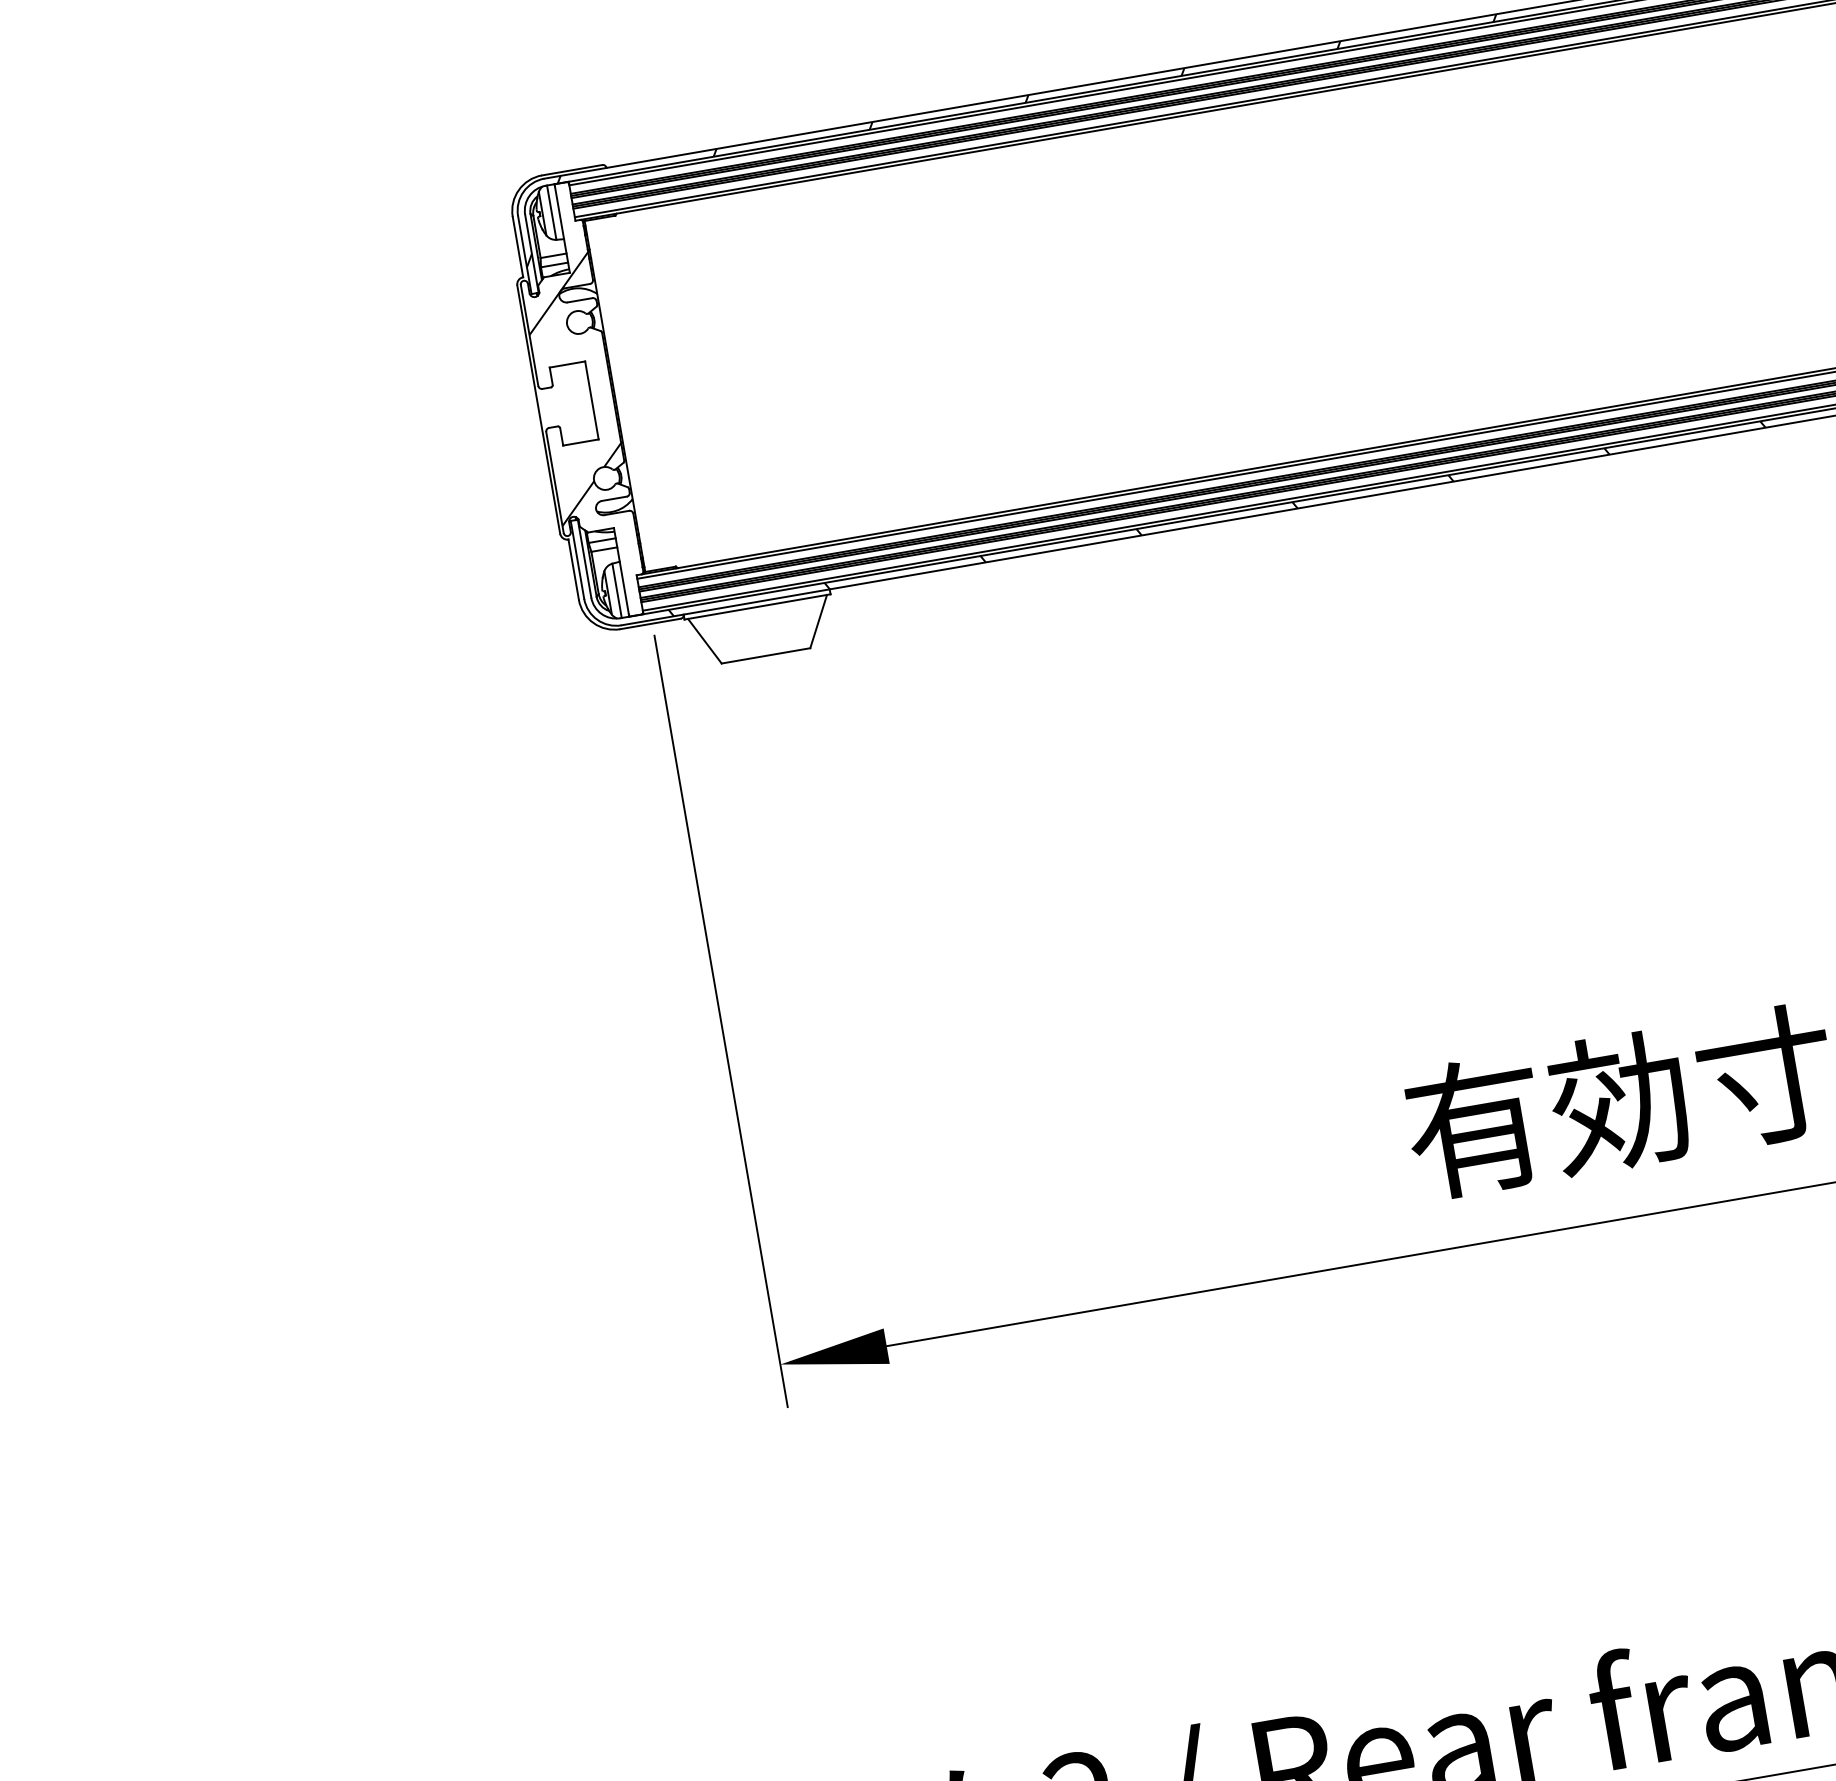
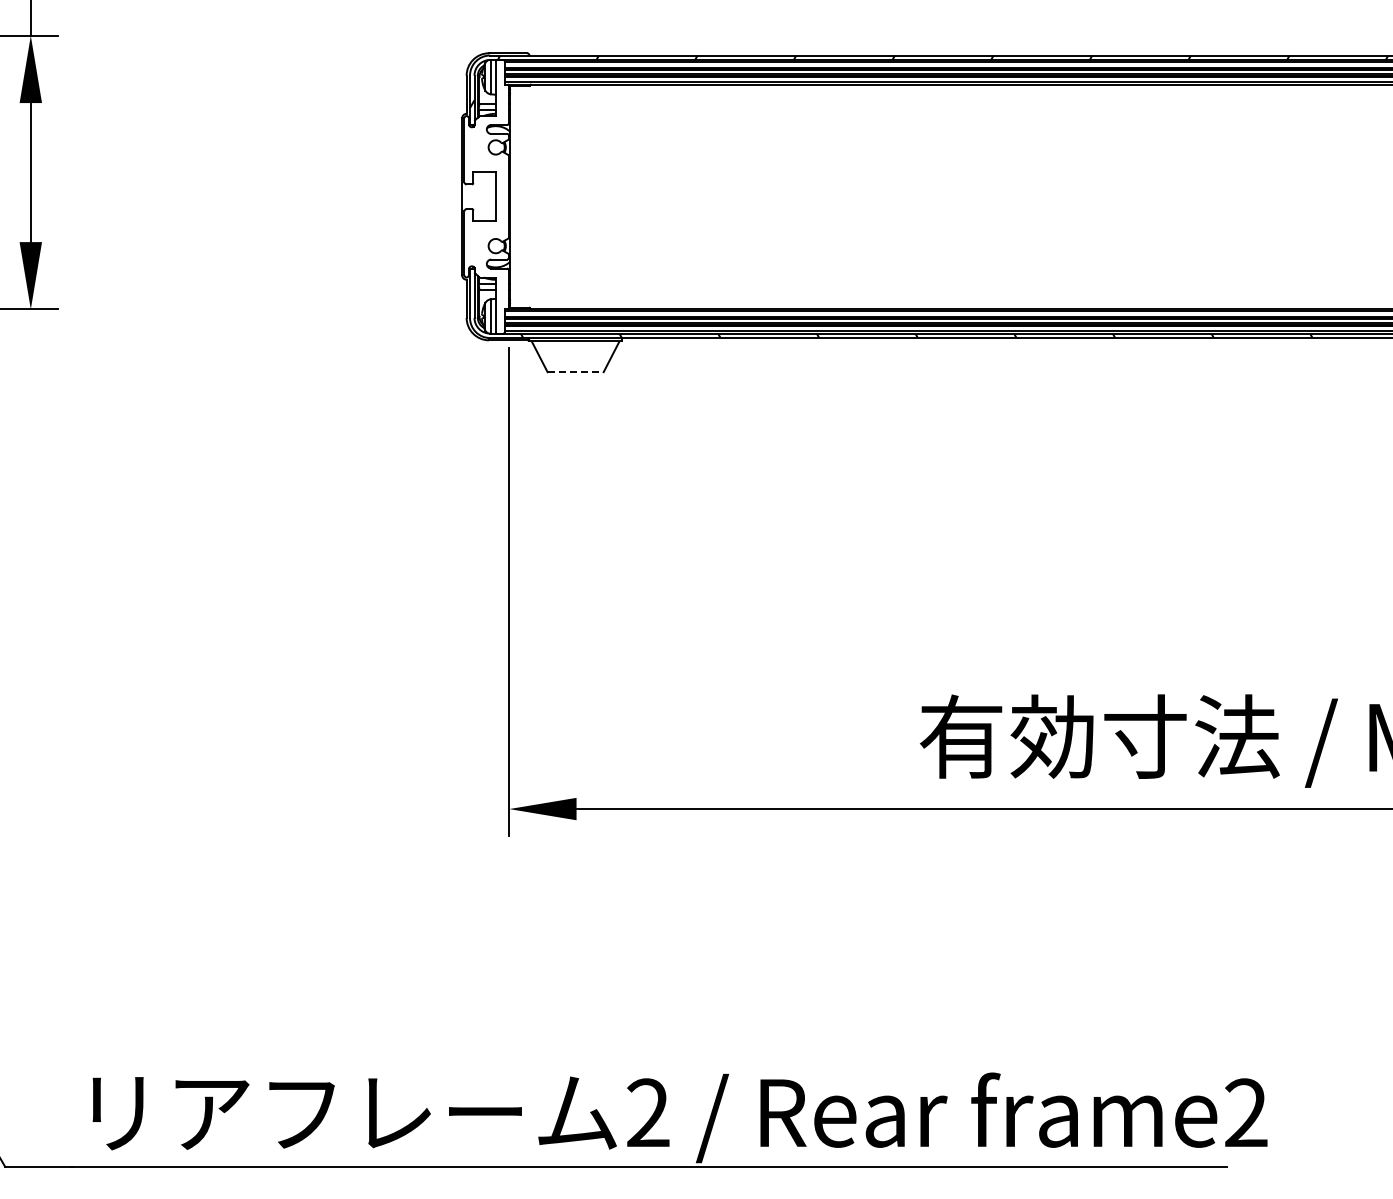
hatch: (574, 388) -> (486, 187), removed
line: (767, 656) -> (576, 372), solid -> dashed

